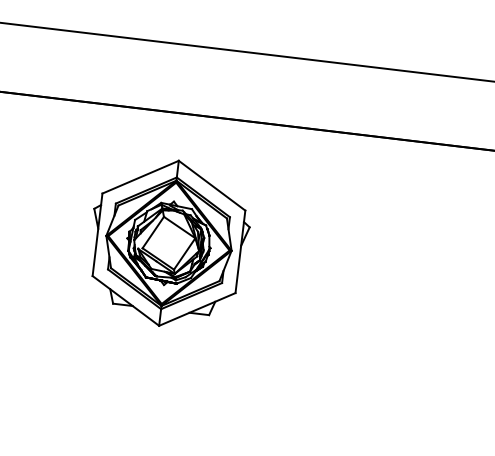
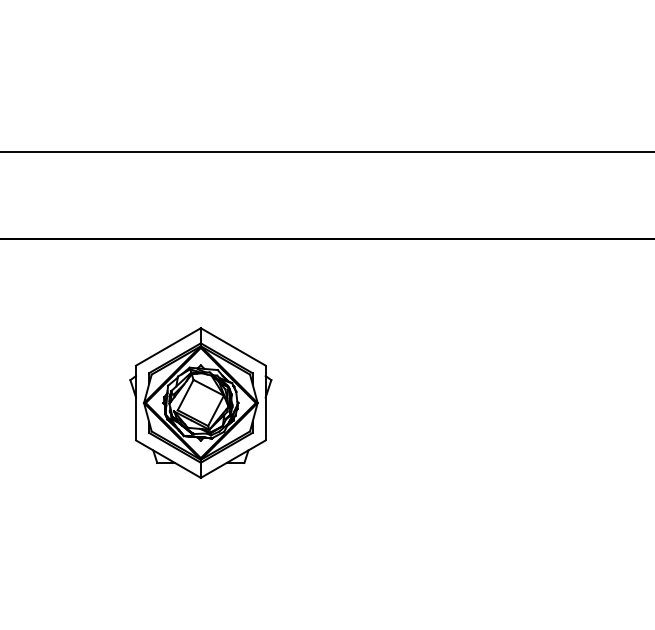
part: (168, 242) -> (200, 402), size x0.71

